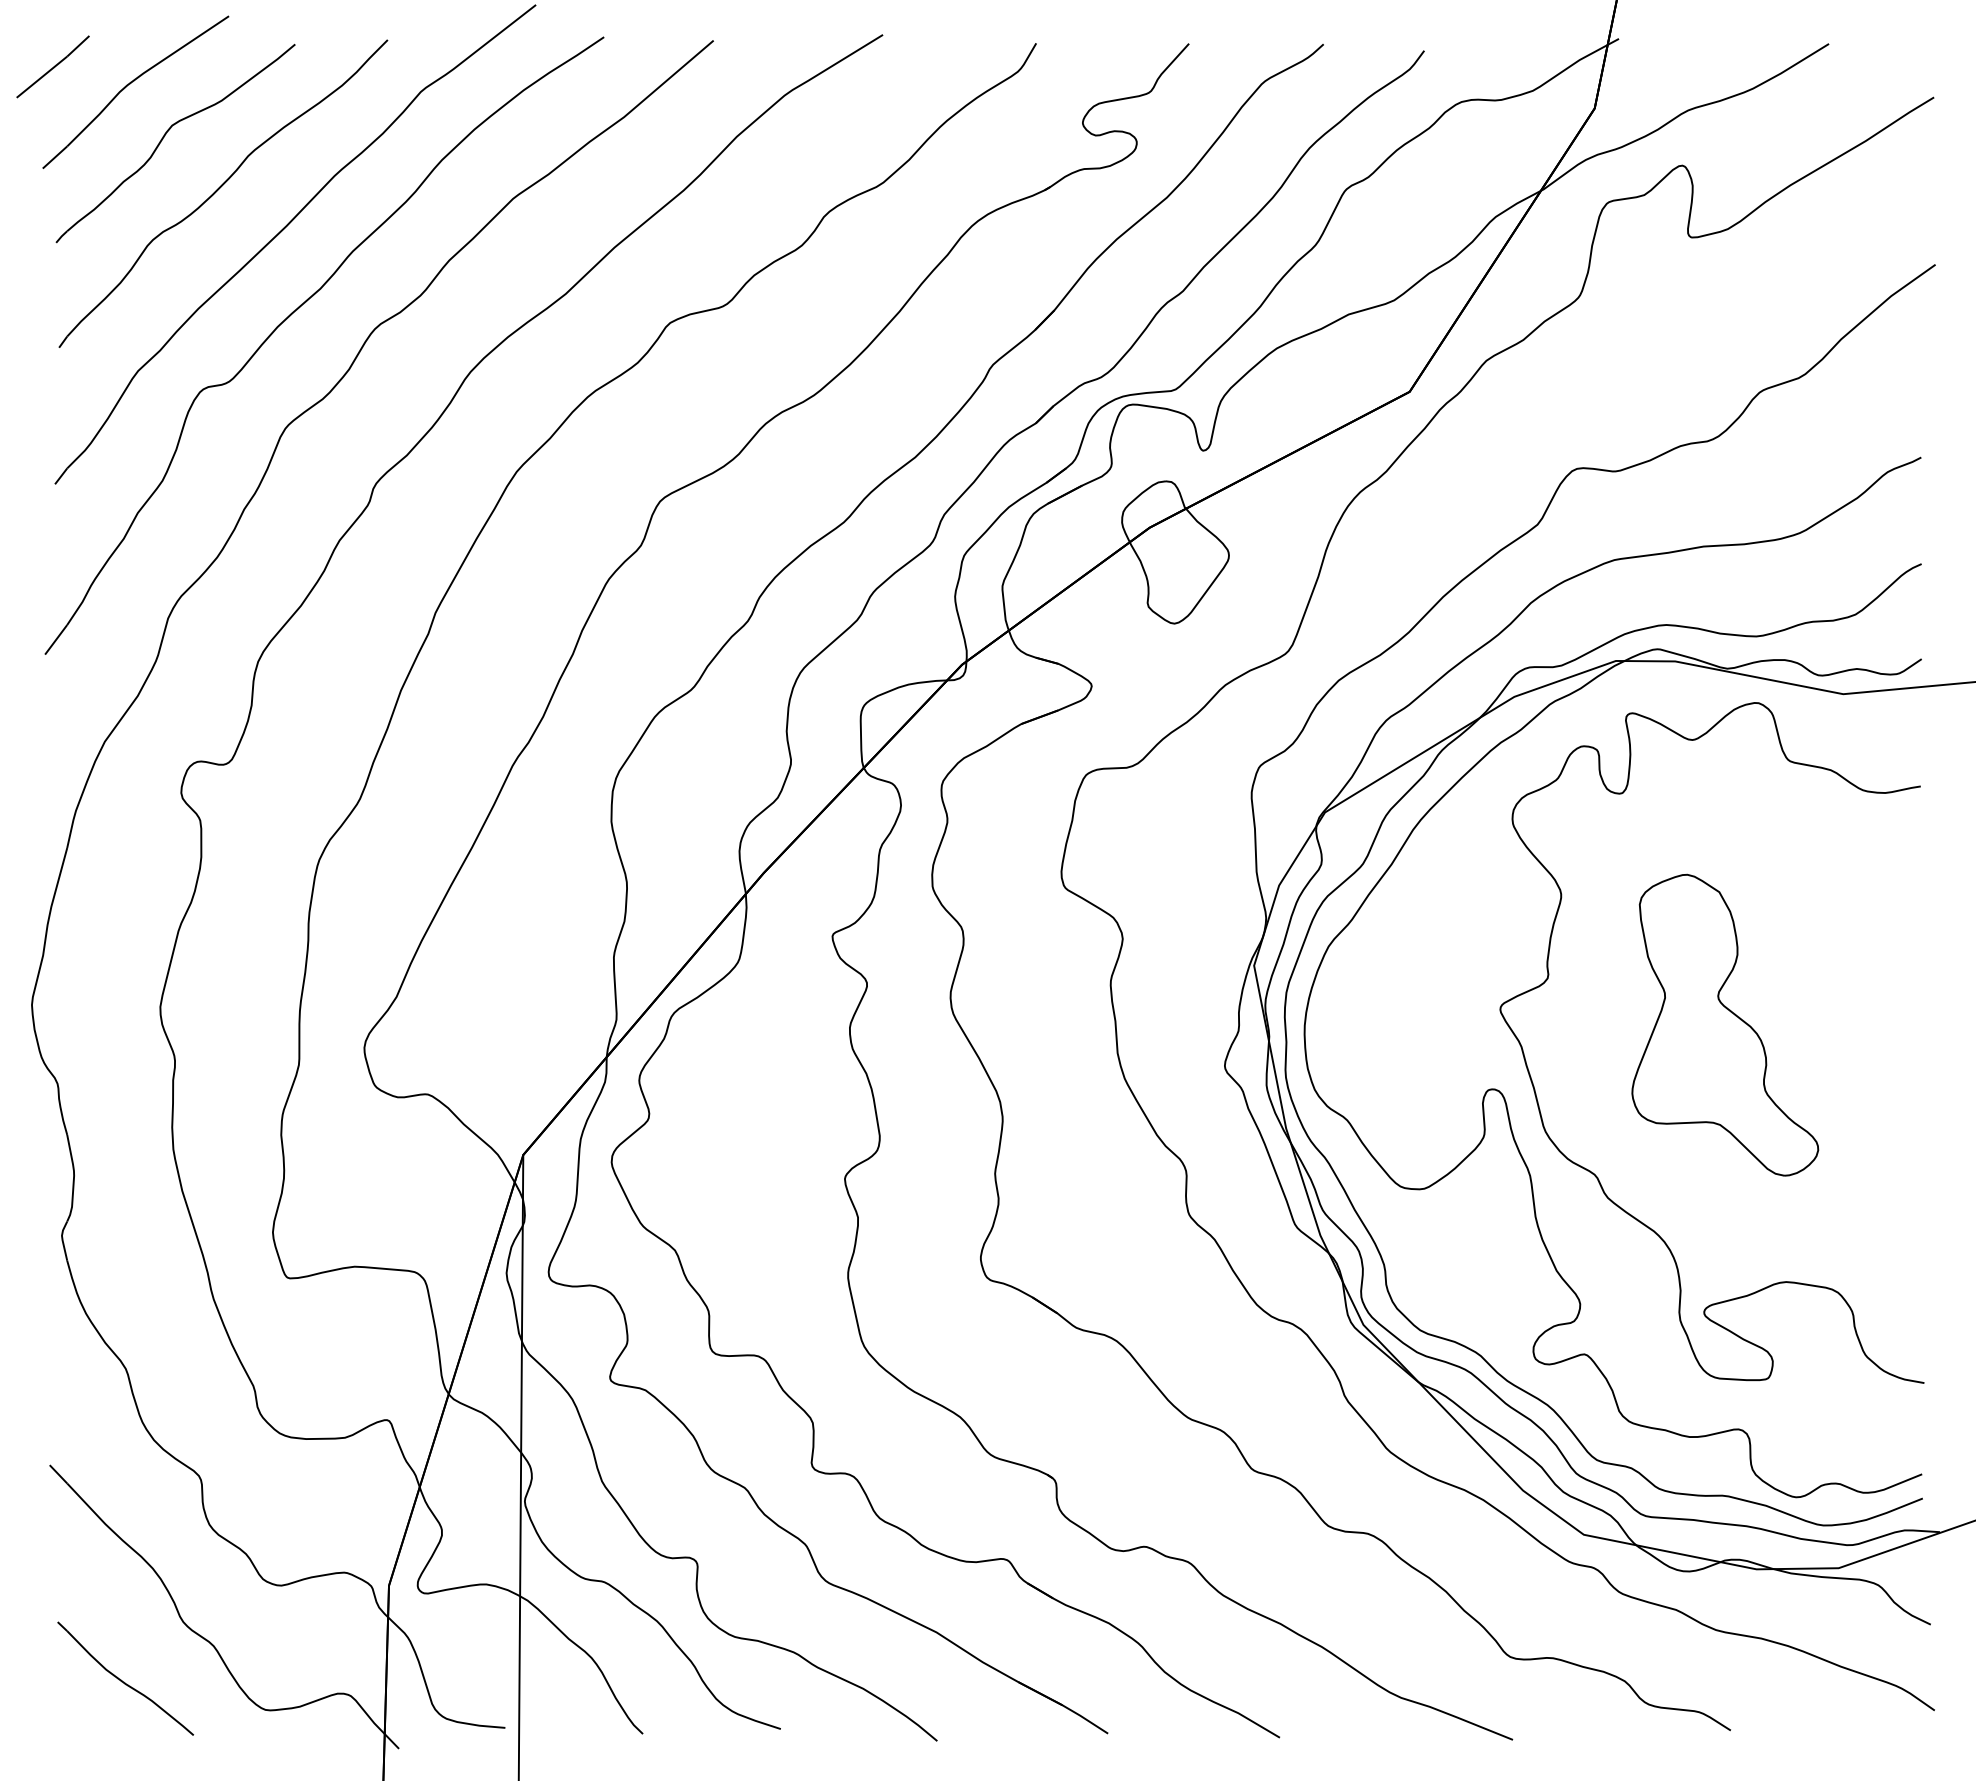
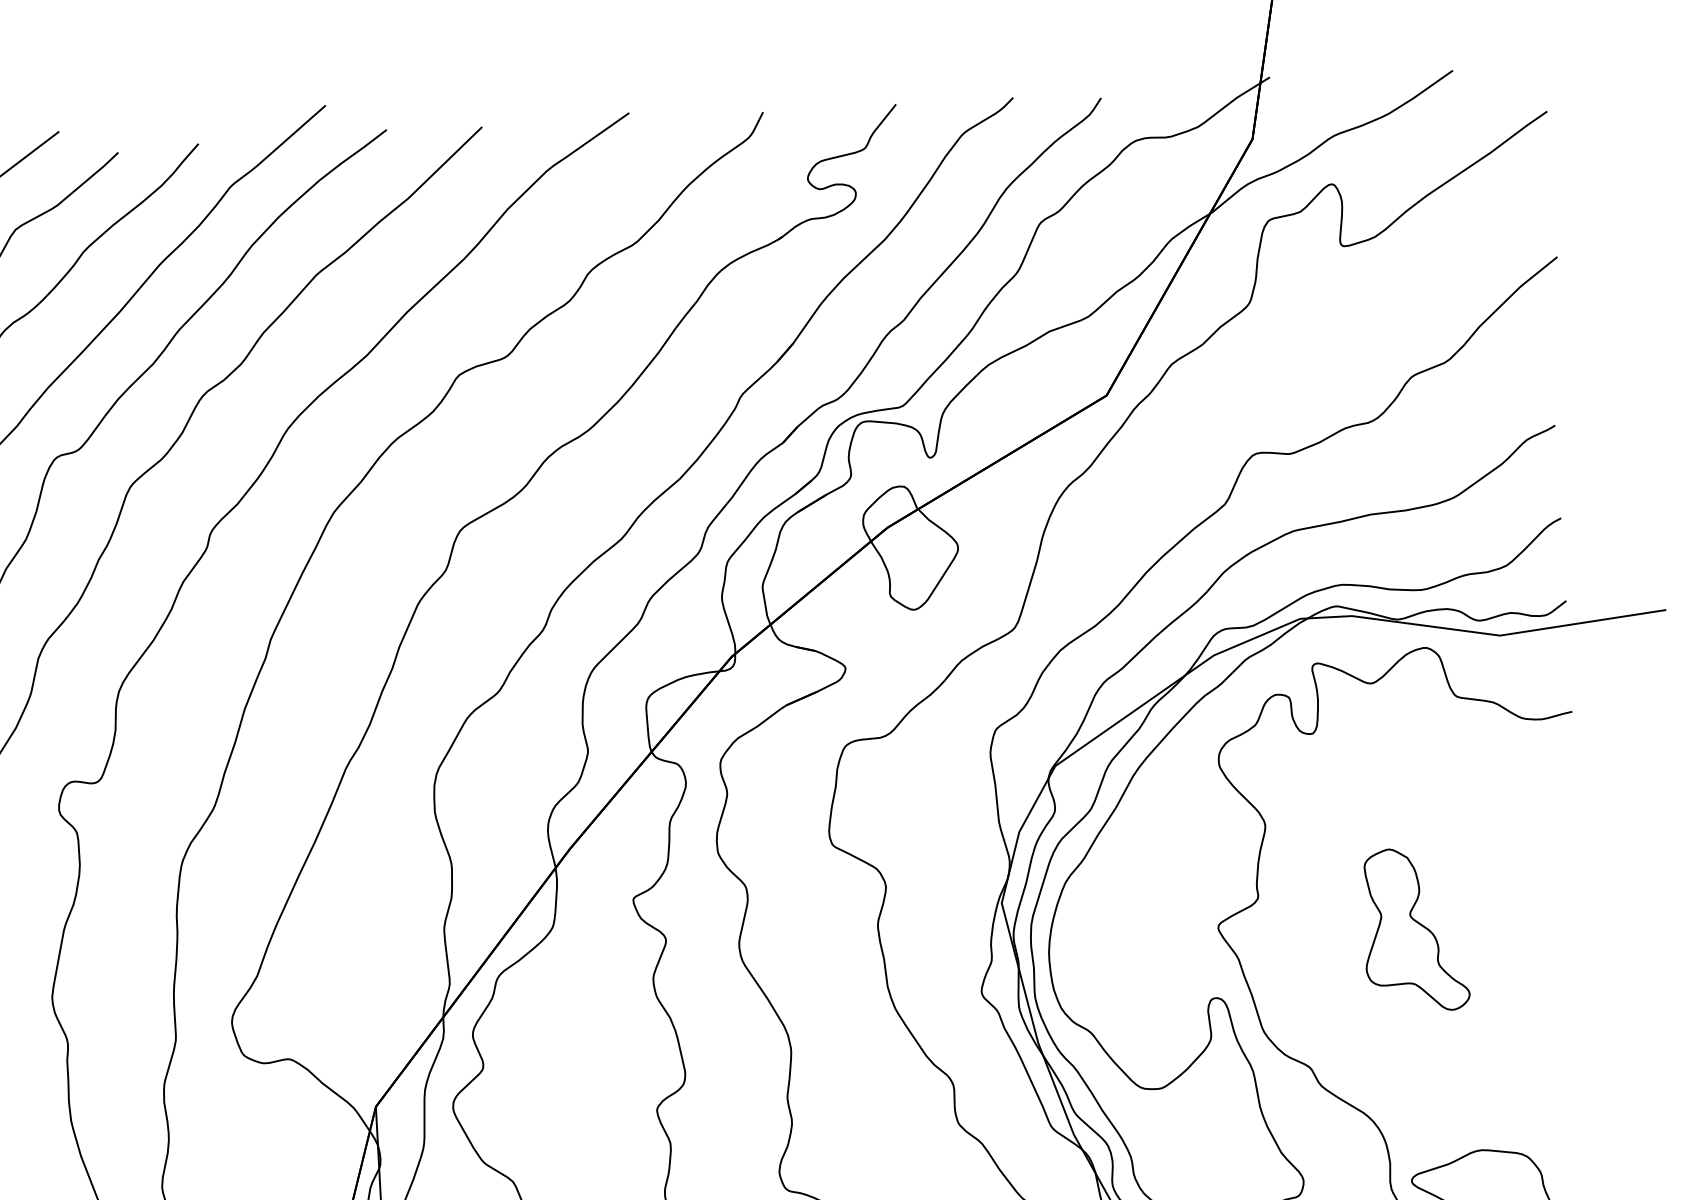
part: (1725, 1025) -> (1415, 930), size x0.62

